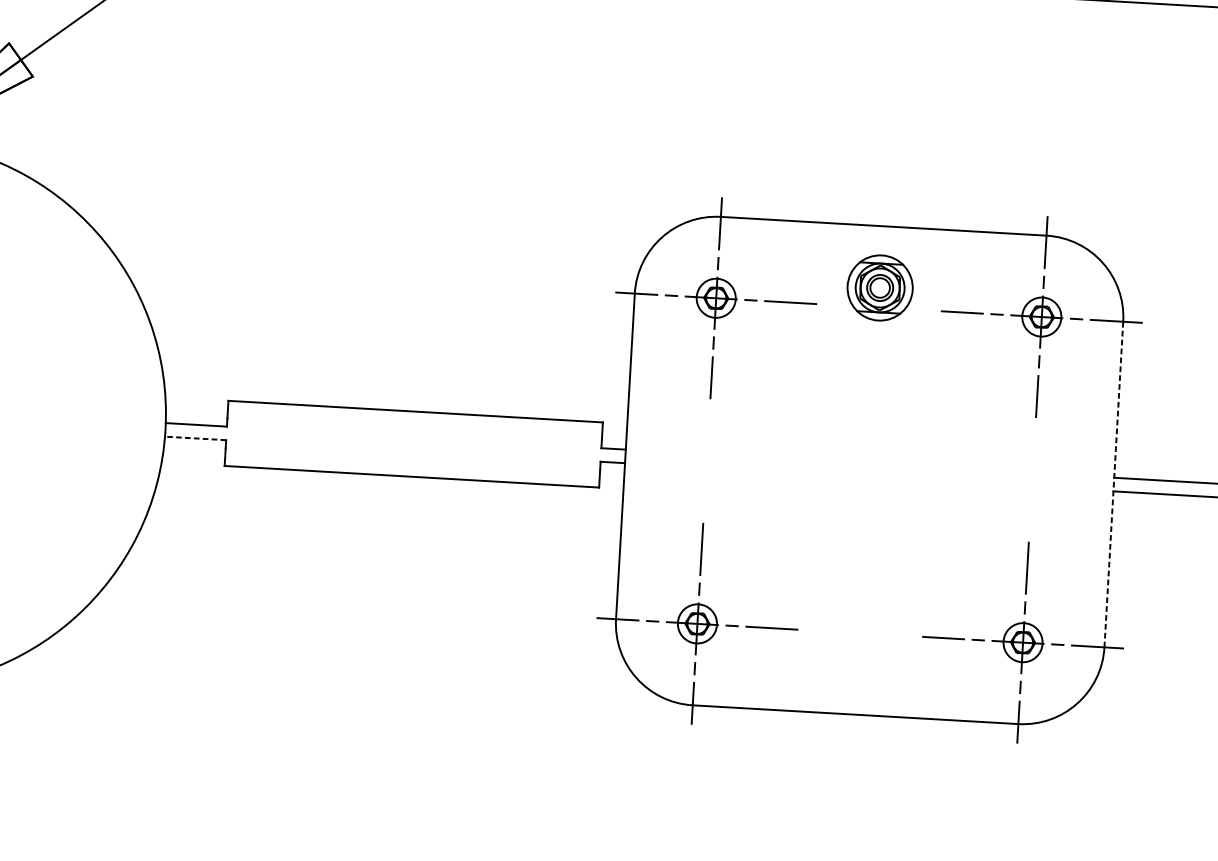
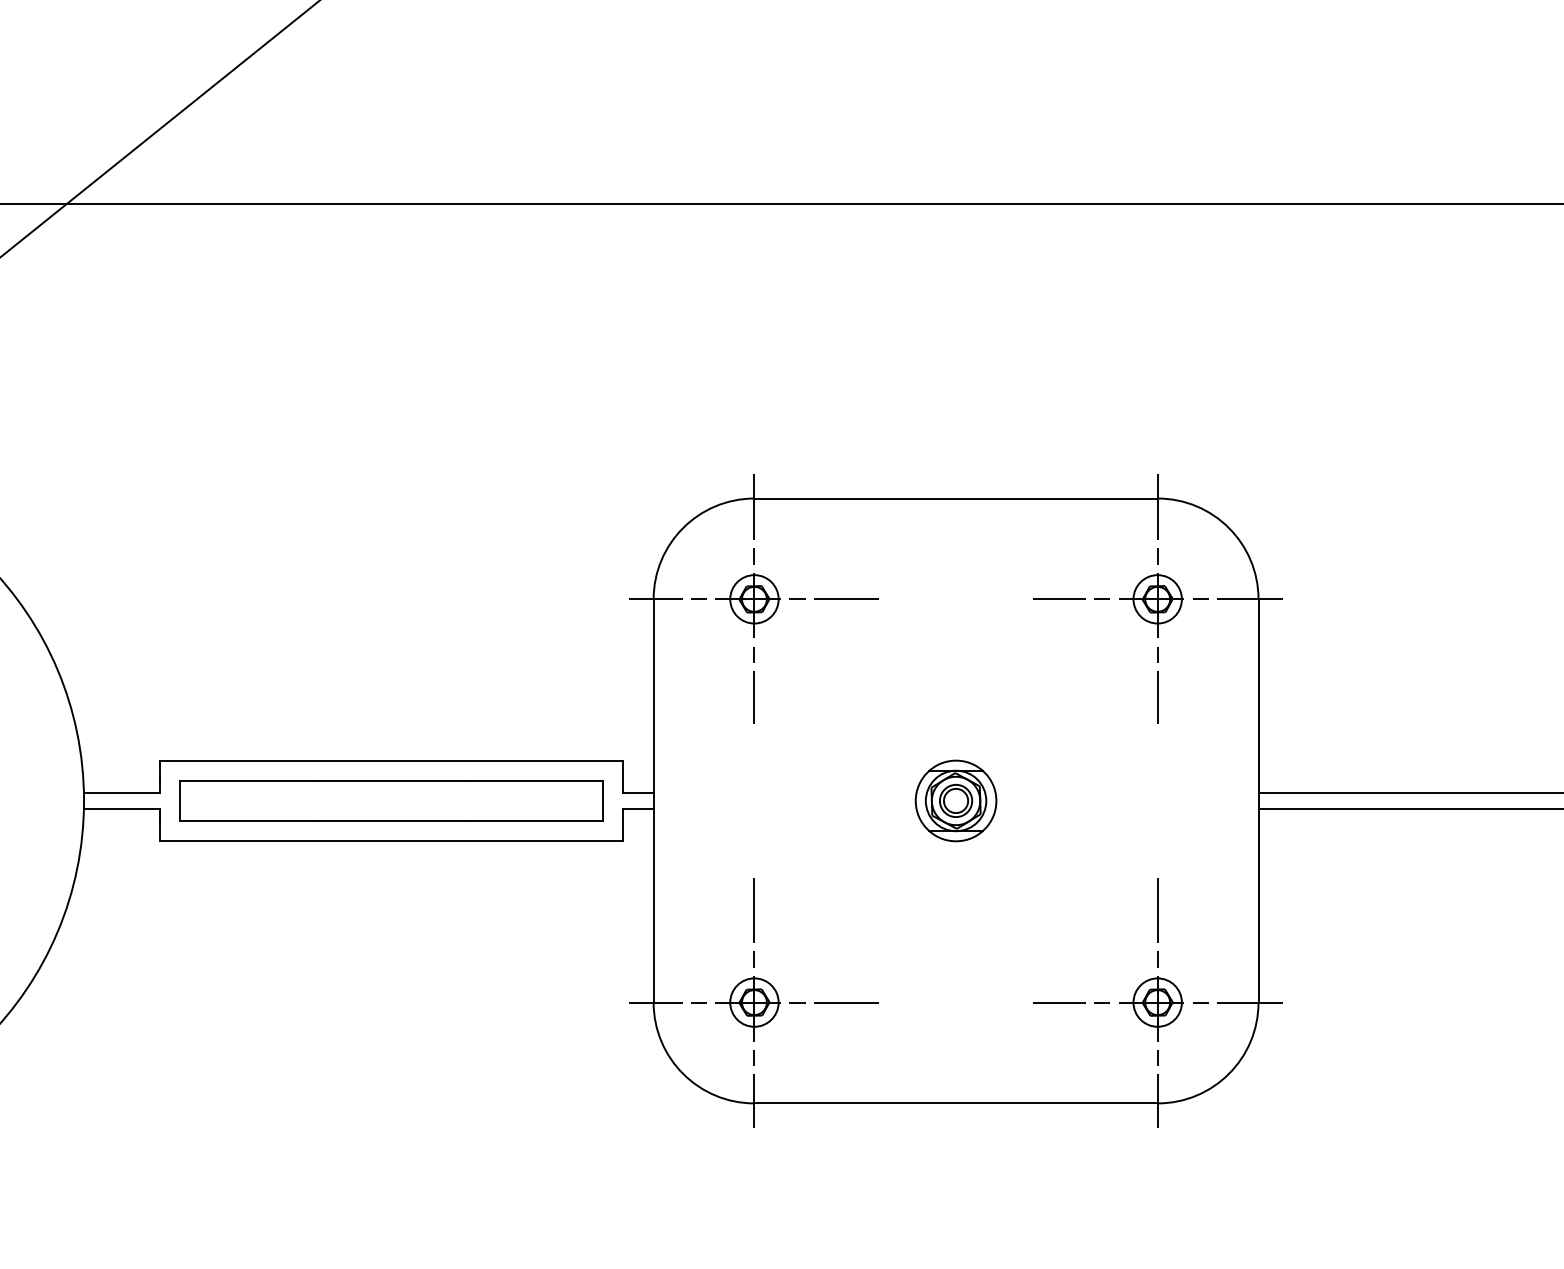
part: (879, 287) -> (955, 800), moved
line: (195, 438) -> (121, 809), dashed -> solid
part: (413, 443) -> (391, 800), added
line: (1113, 484) -> (1258, 800), dashed -> solid

